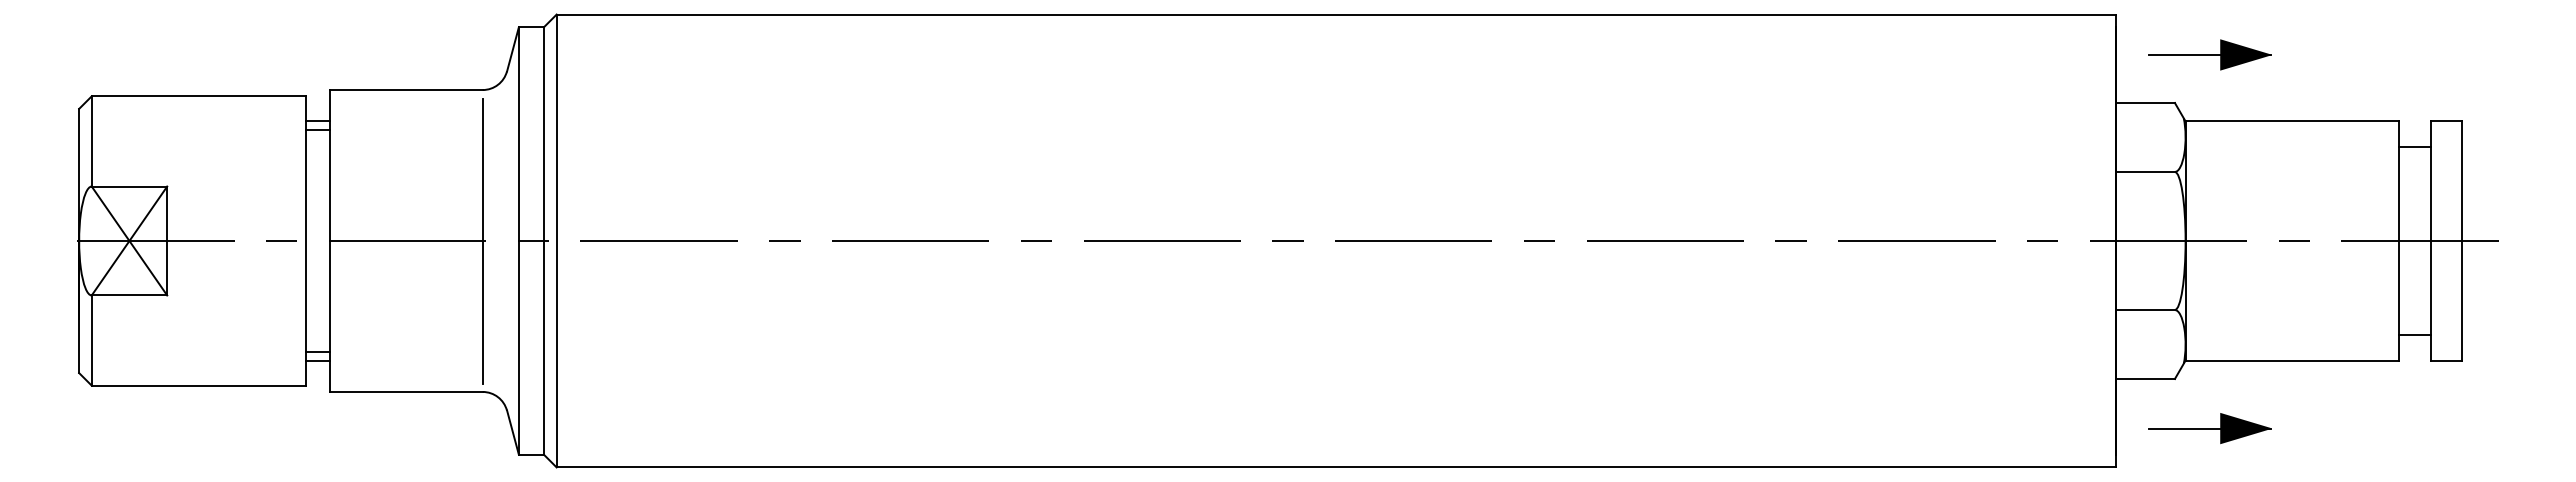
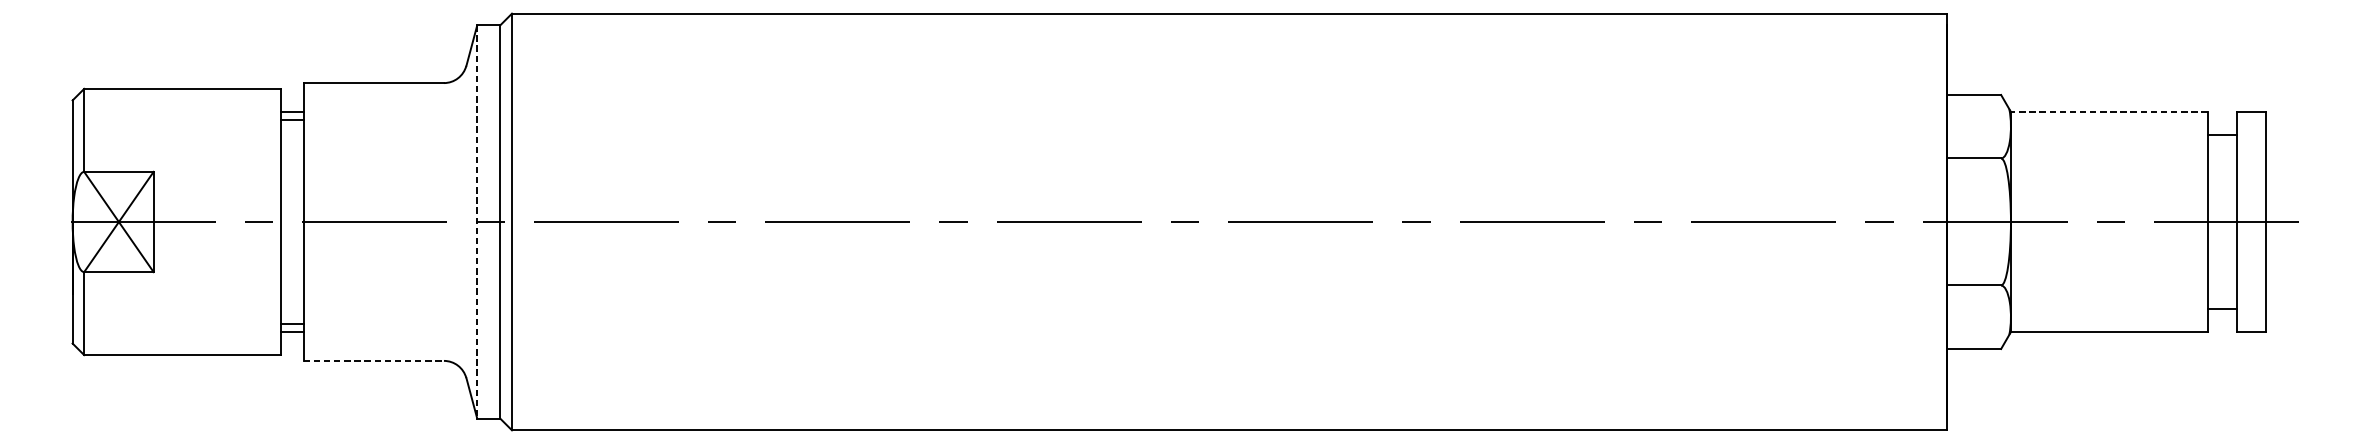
part: (2209, 54) -> (2032, 50), removed
line: (2292, 121) -> (2109, 112), solid -> dashed
line: (482, 241) -> (443, 222), removed
line: (518, 241) -> (476, 222), solid -> dashed
line: (406, 391) -> (373, 360), solid -> dashed
part: (2209, 428) -> (2032, 394), removed

